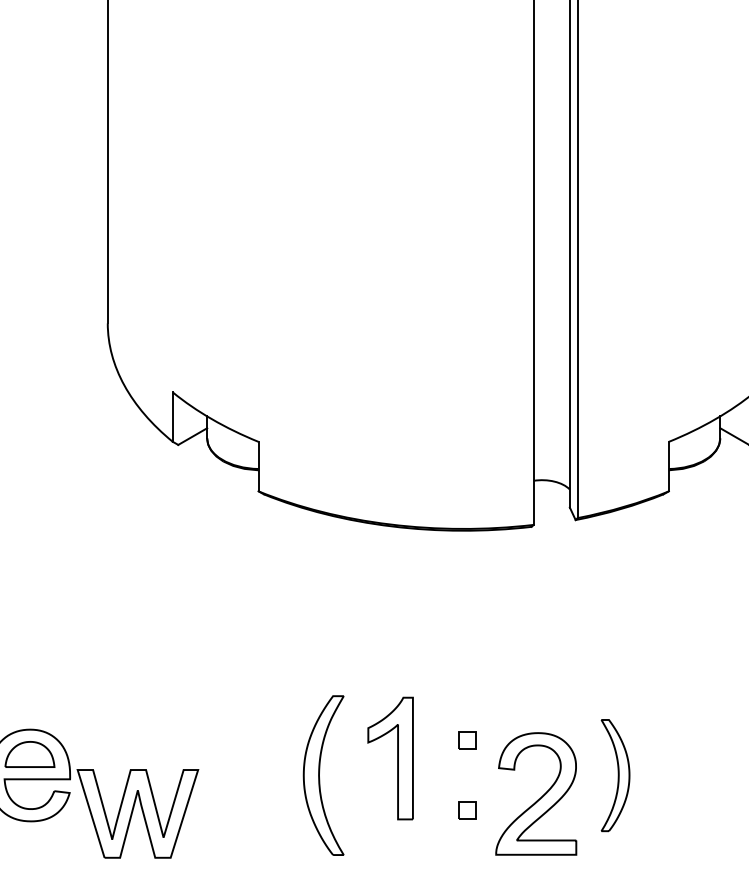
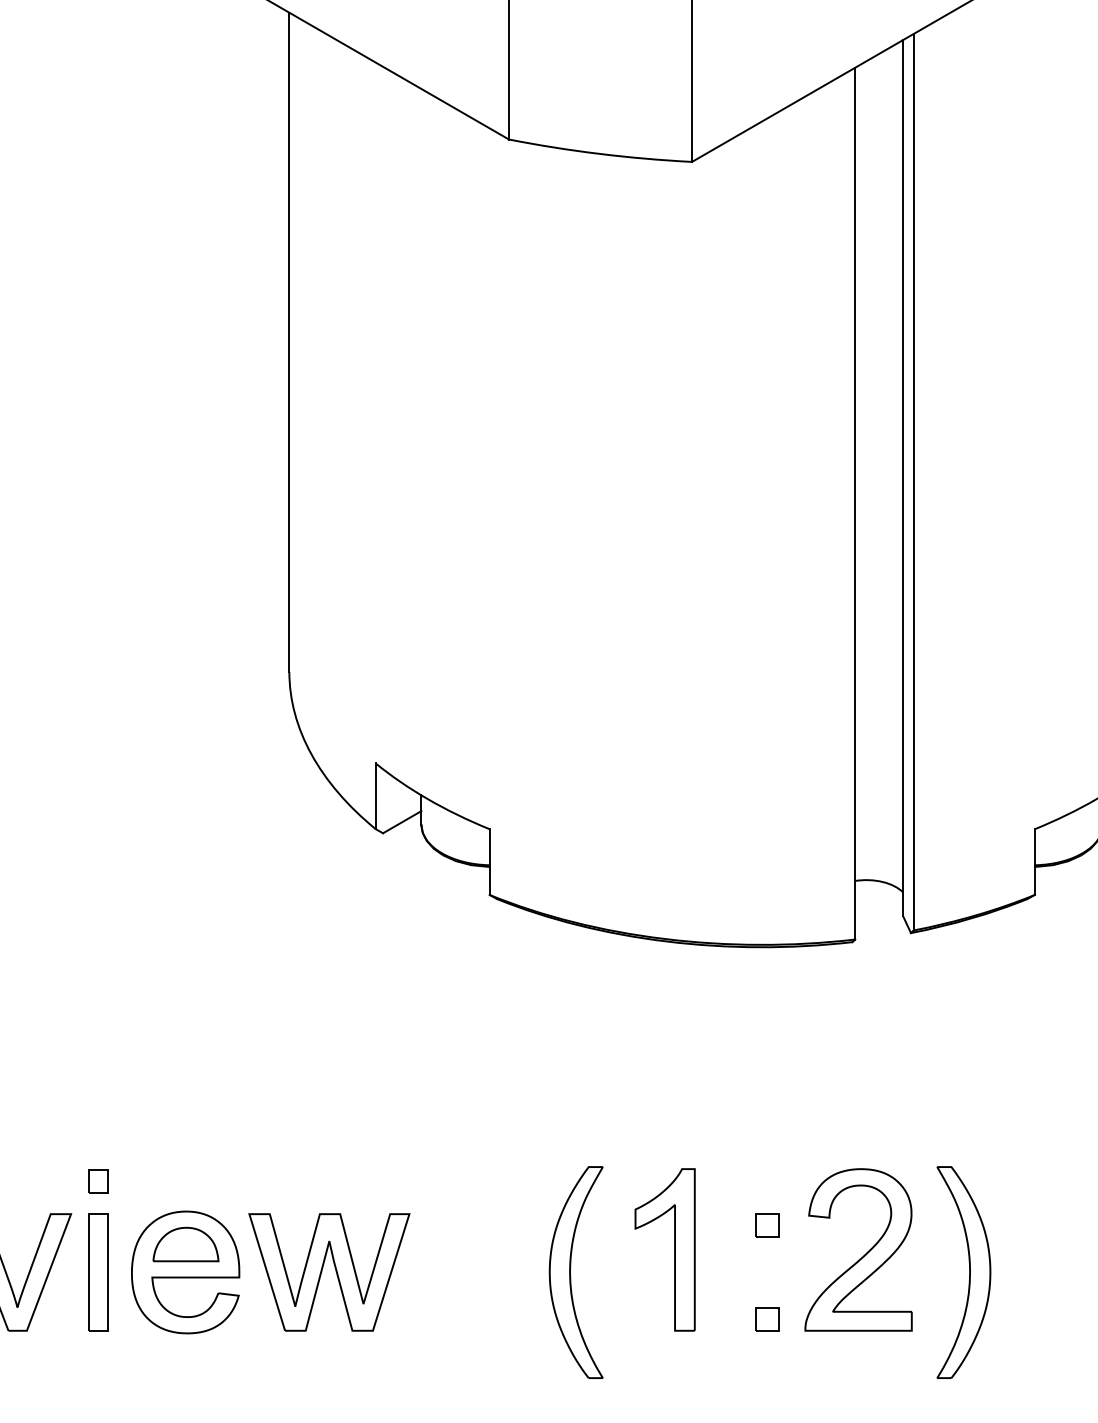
part: (615, 775) -> (963, 1272), size x1.43
part: (540, 797) -> (864, 1254), moved
part: (142, 813) -> (335, 1271), moved

